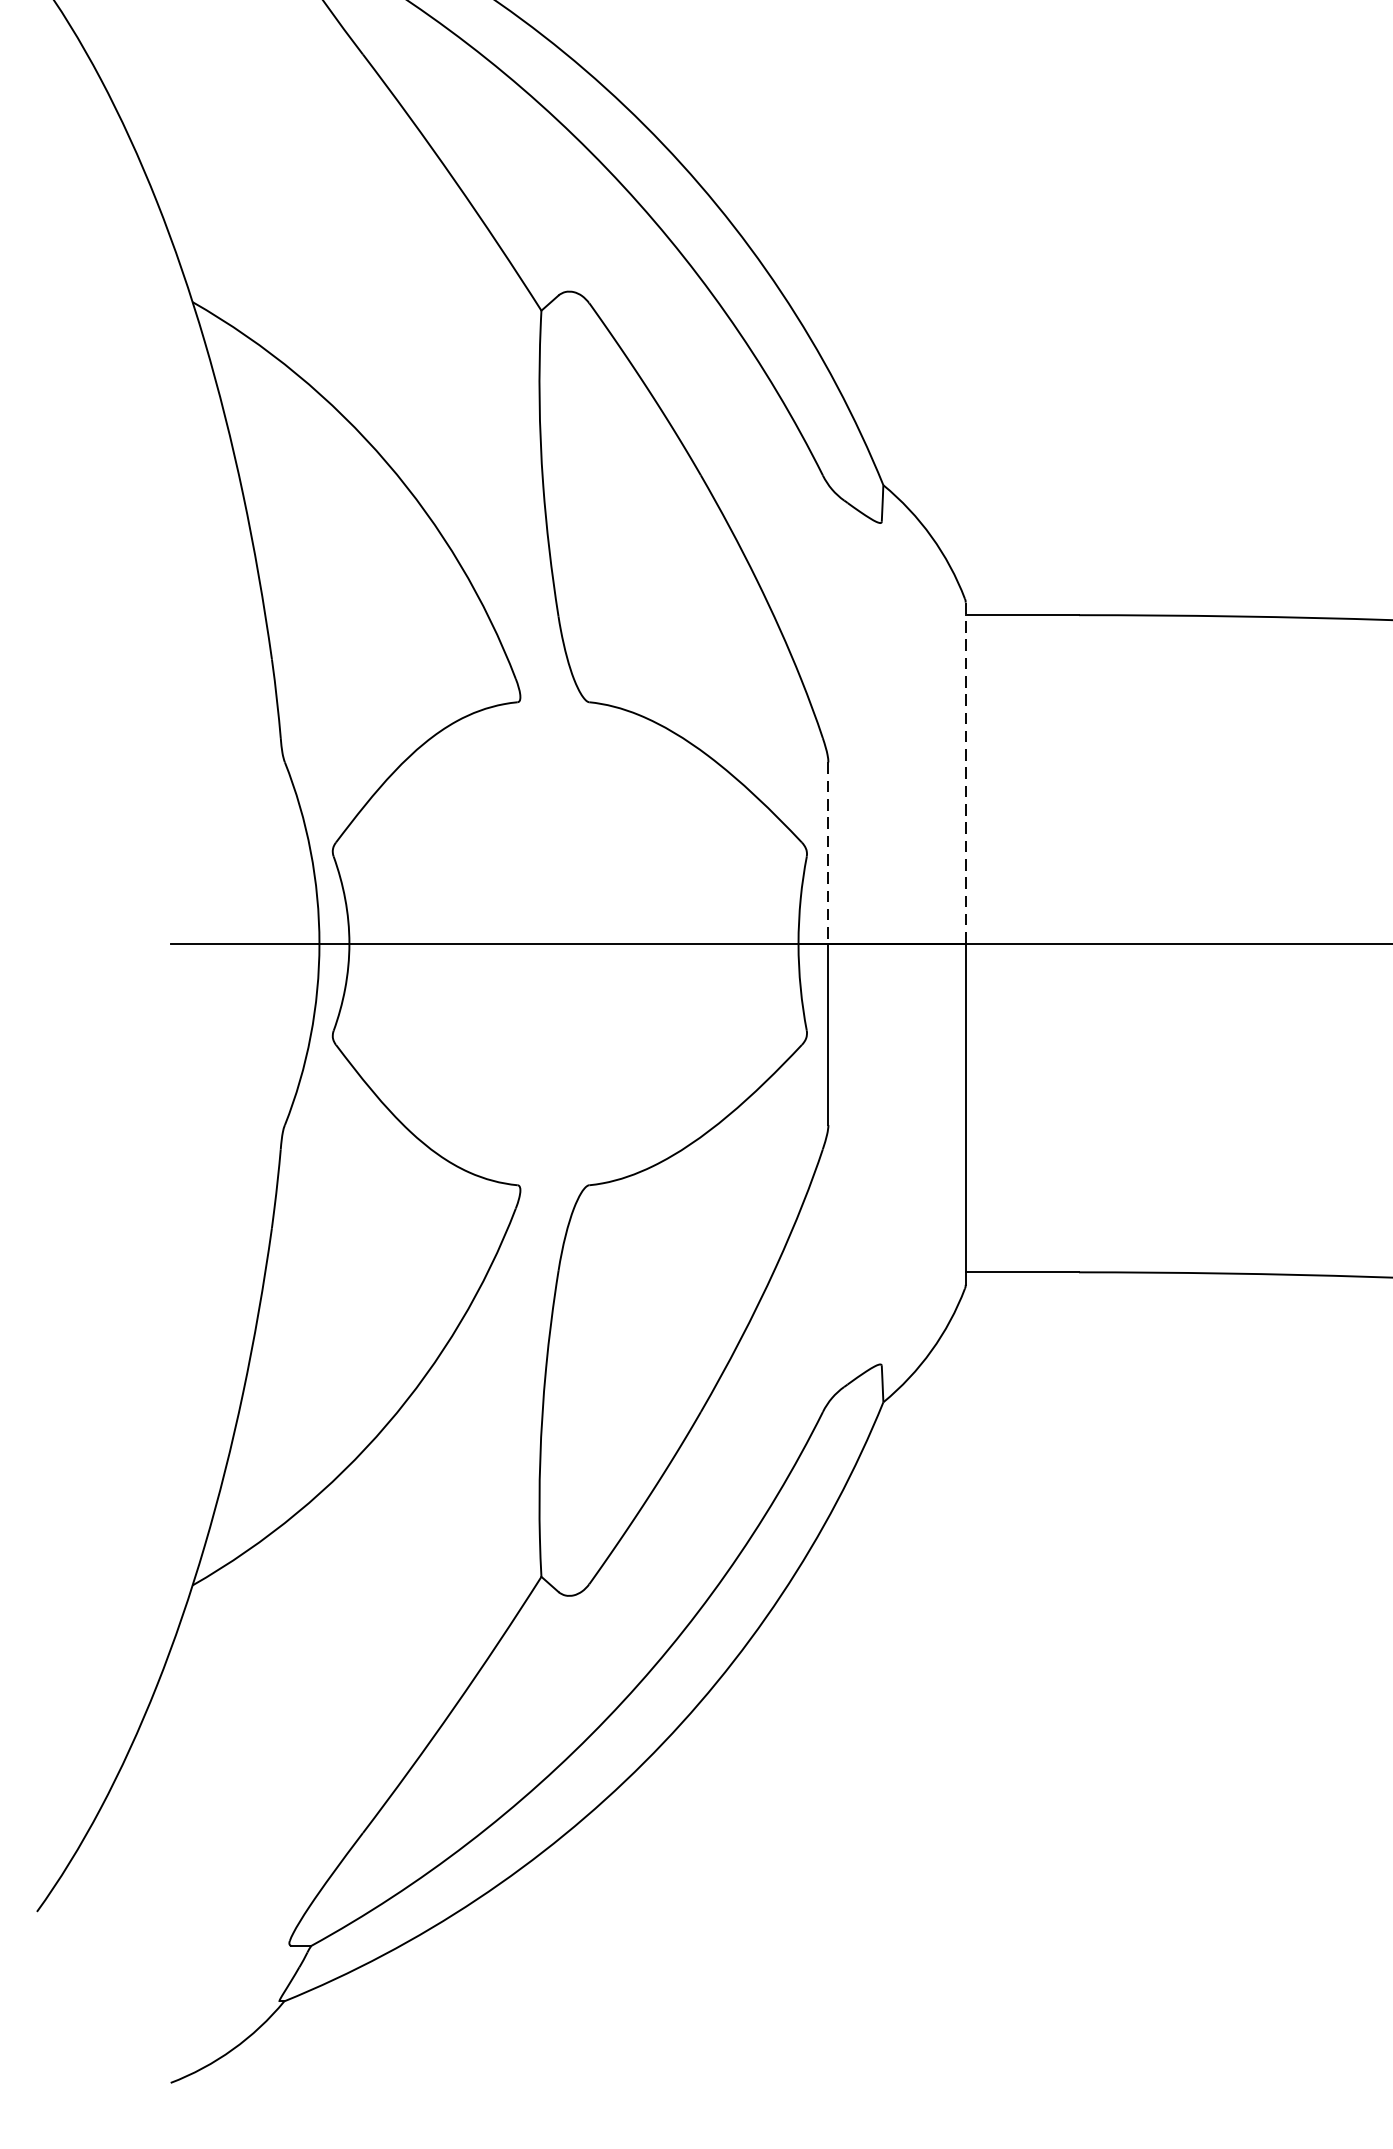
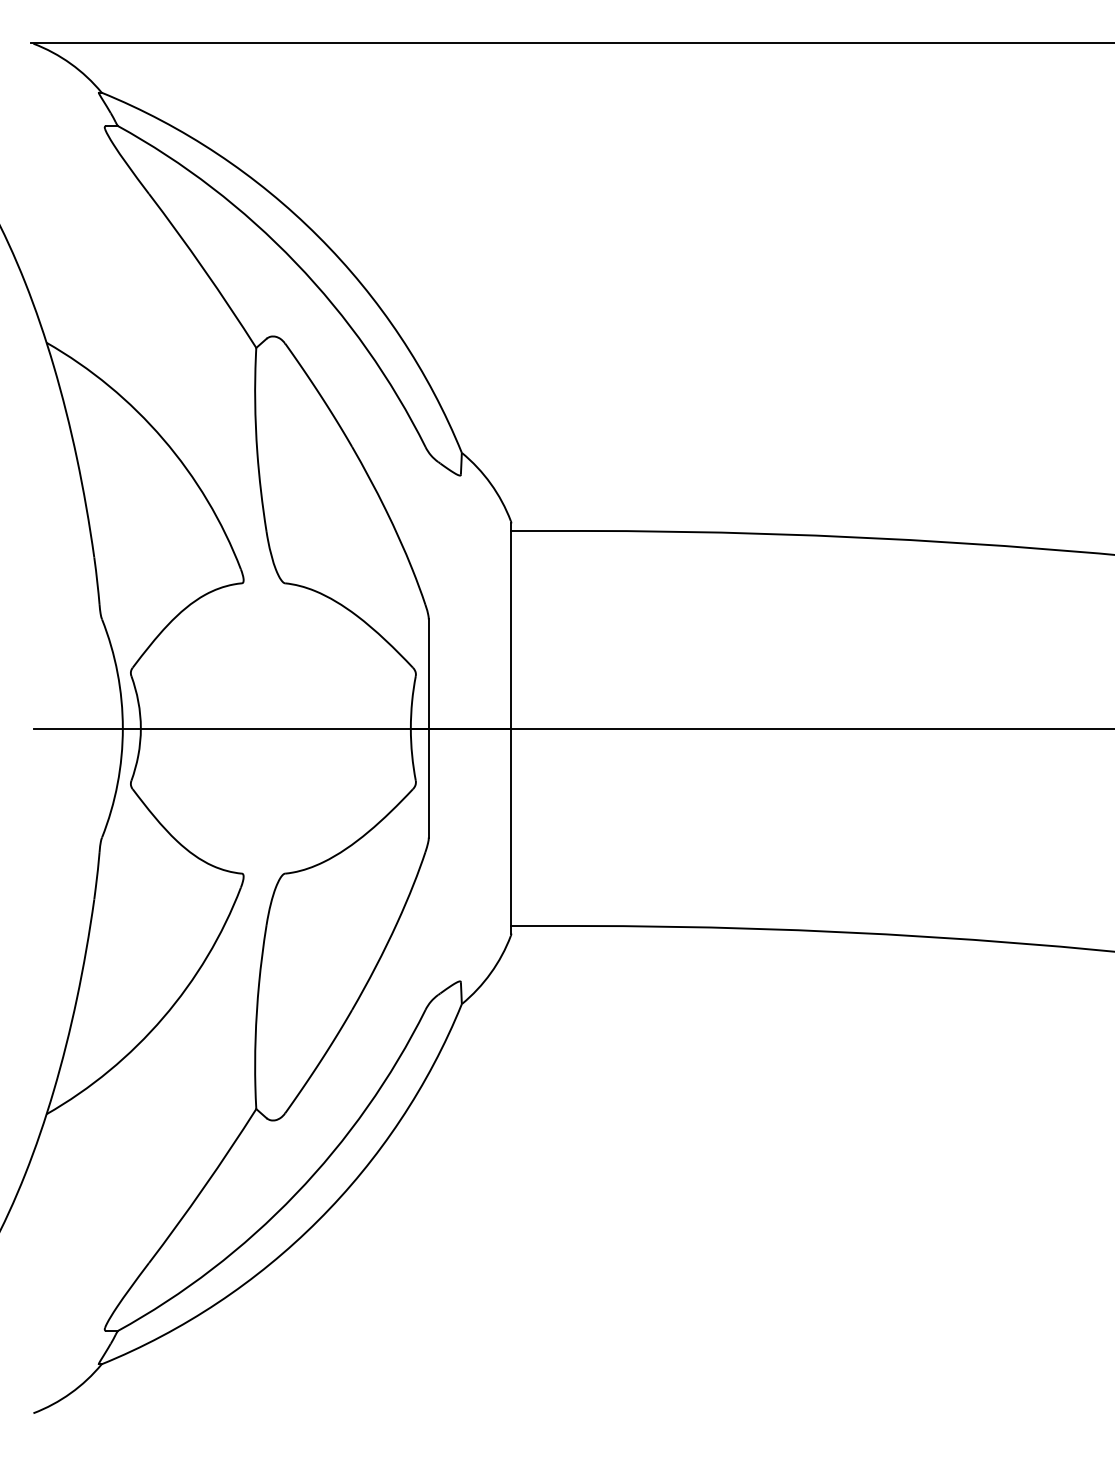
line: (965, 772) -> (511, 625), dashed -> solid
line: (827, 852) -> (428, 673), dashed -> solid

